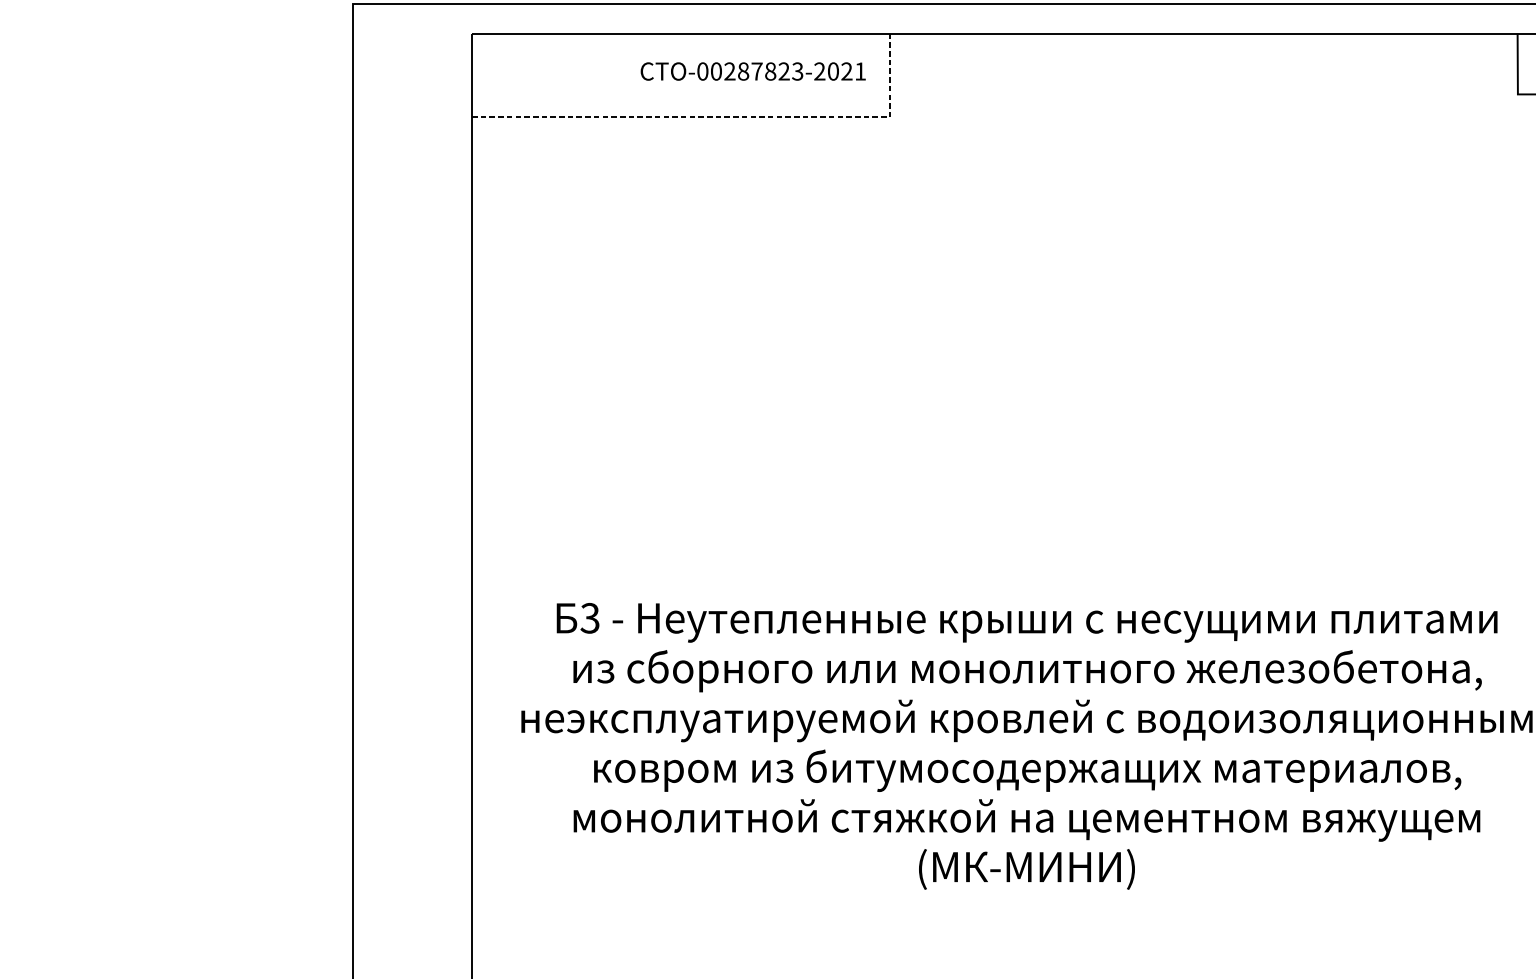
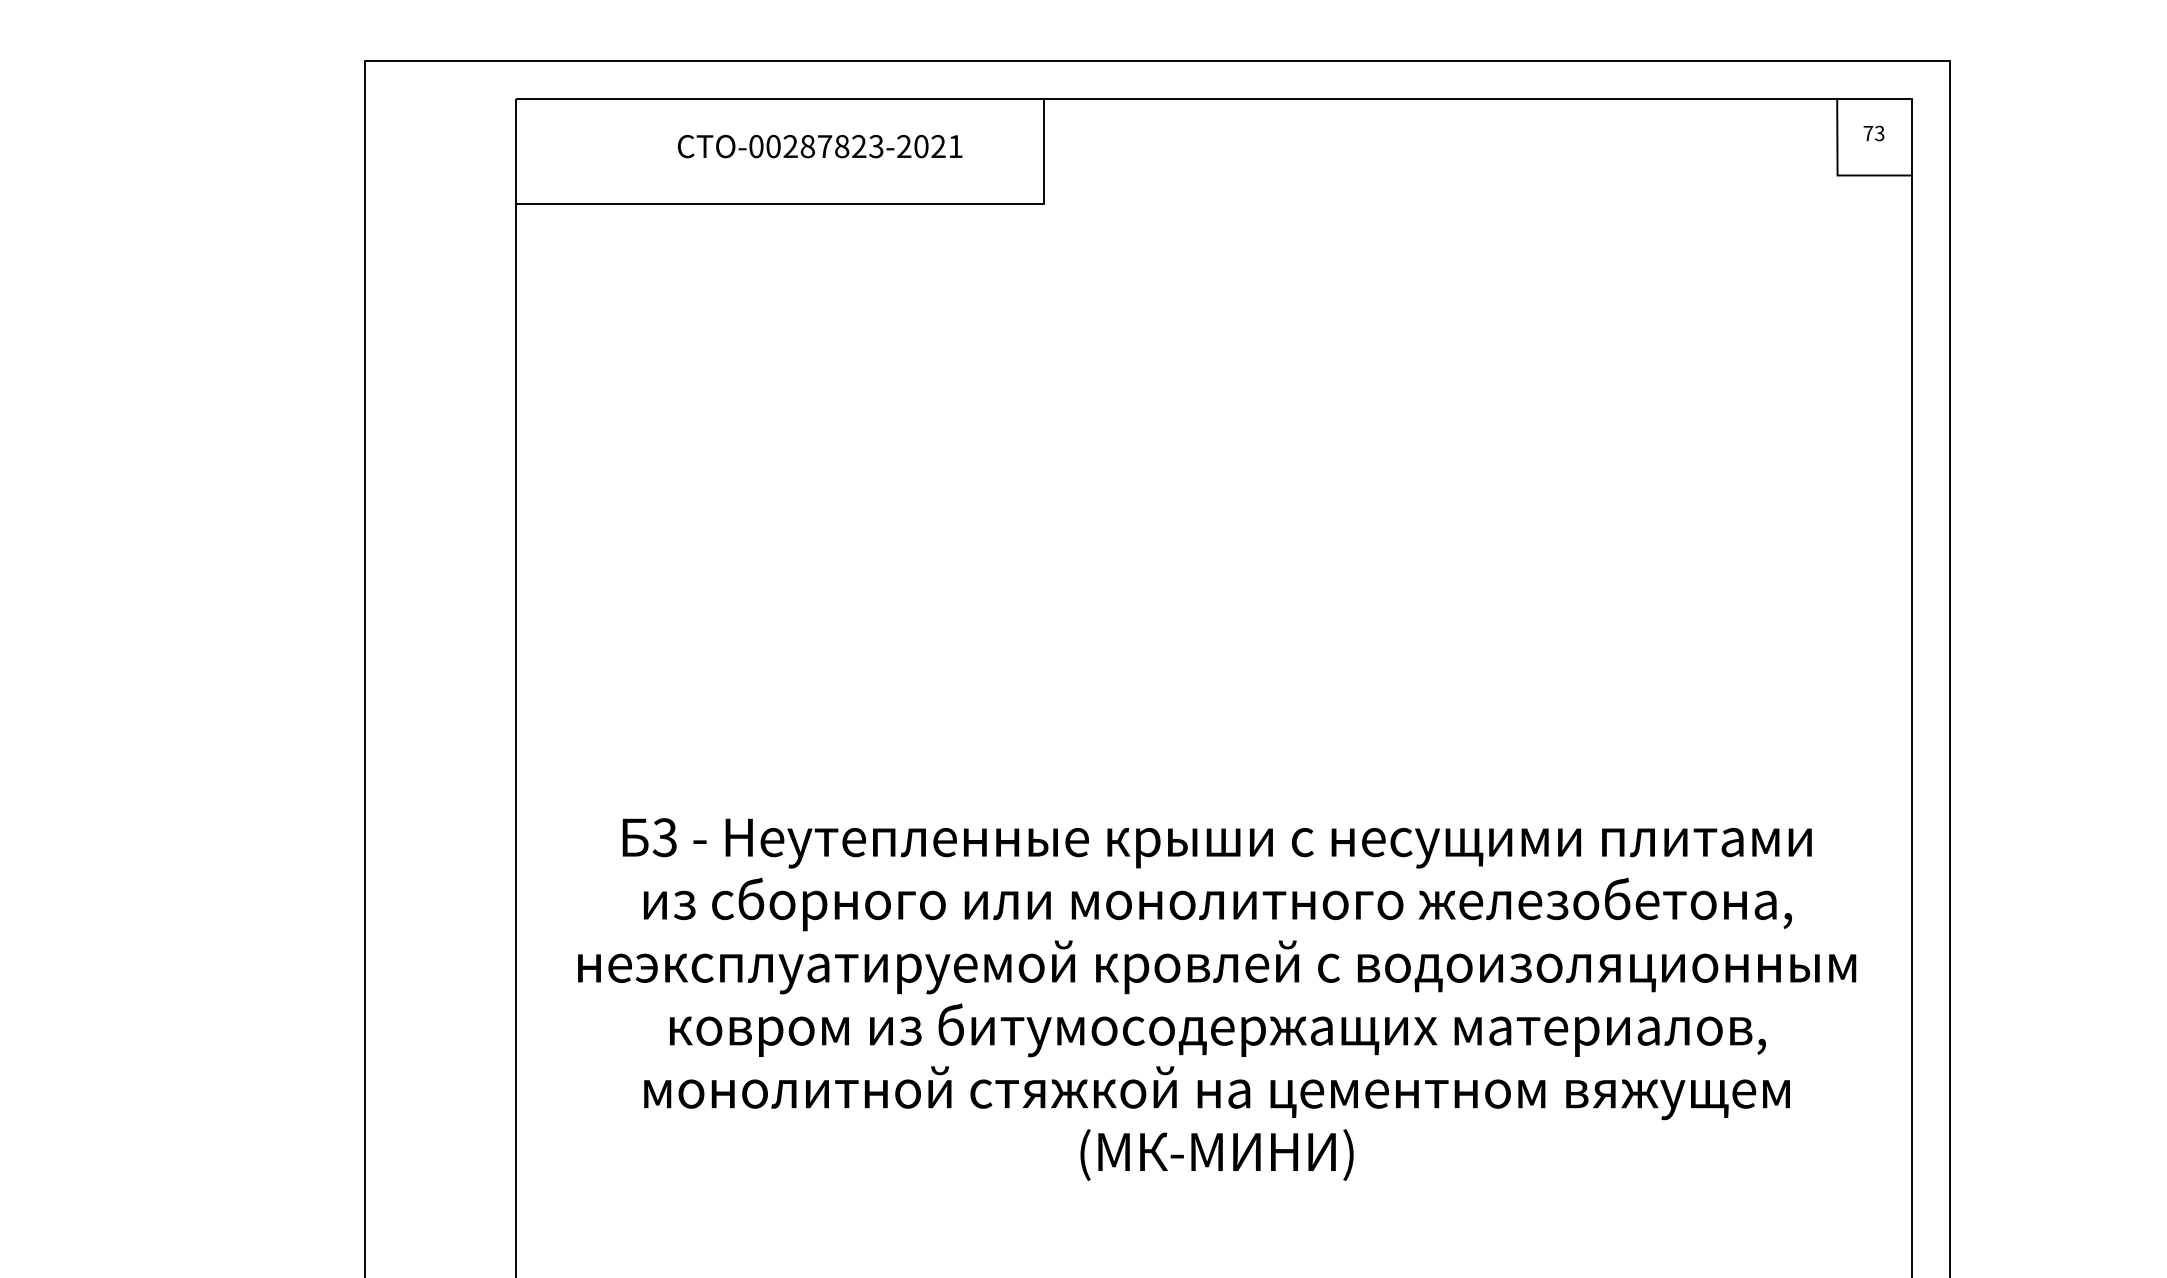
text: (753, 71) -> (820, 146), moved
line: (723, 117) -> (833, 204), dashed -> solid

